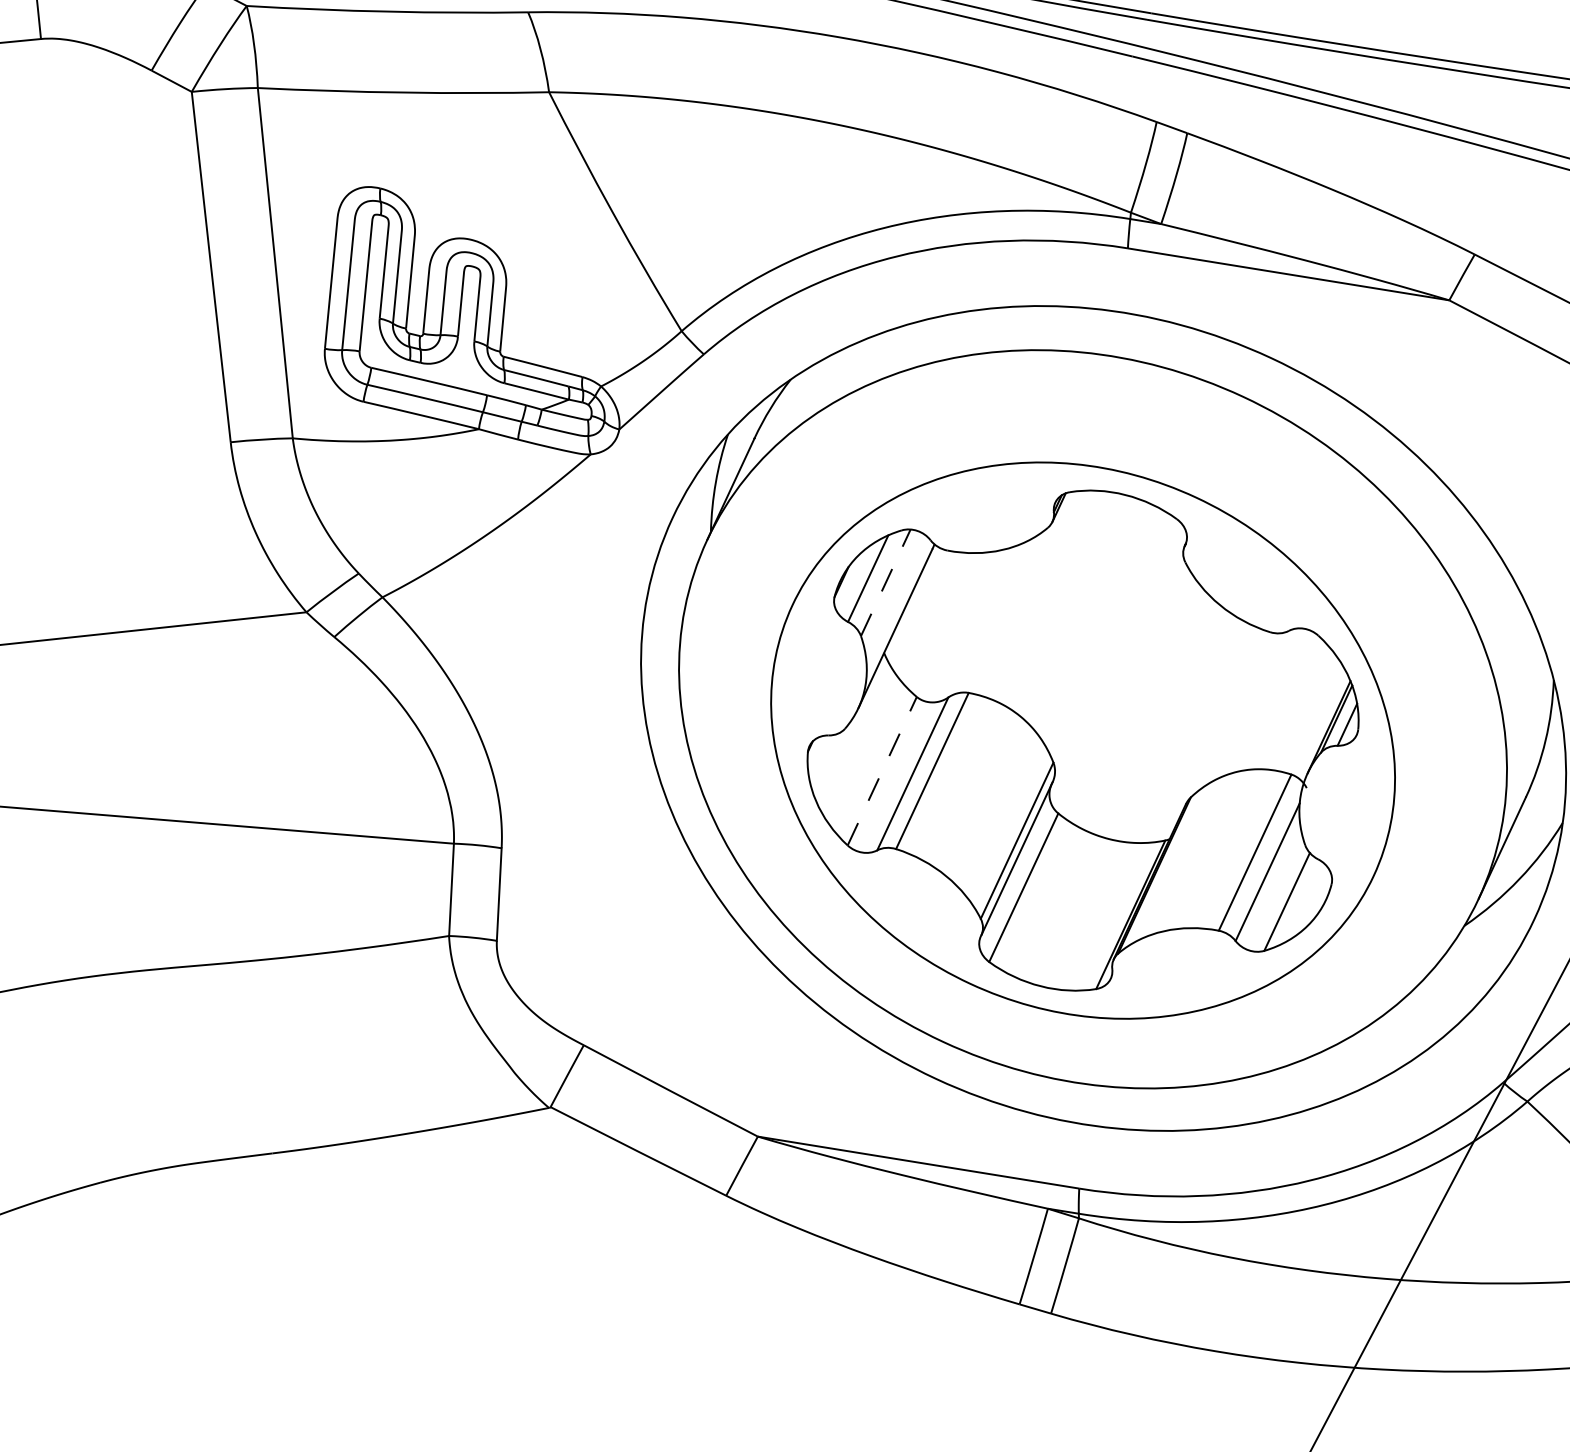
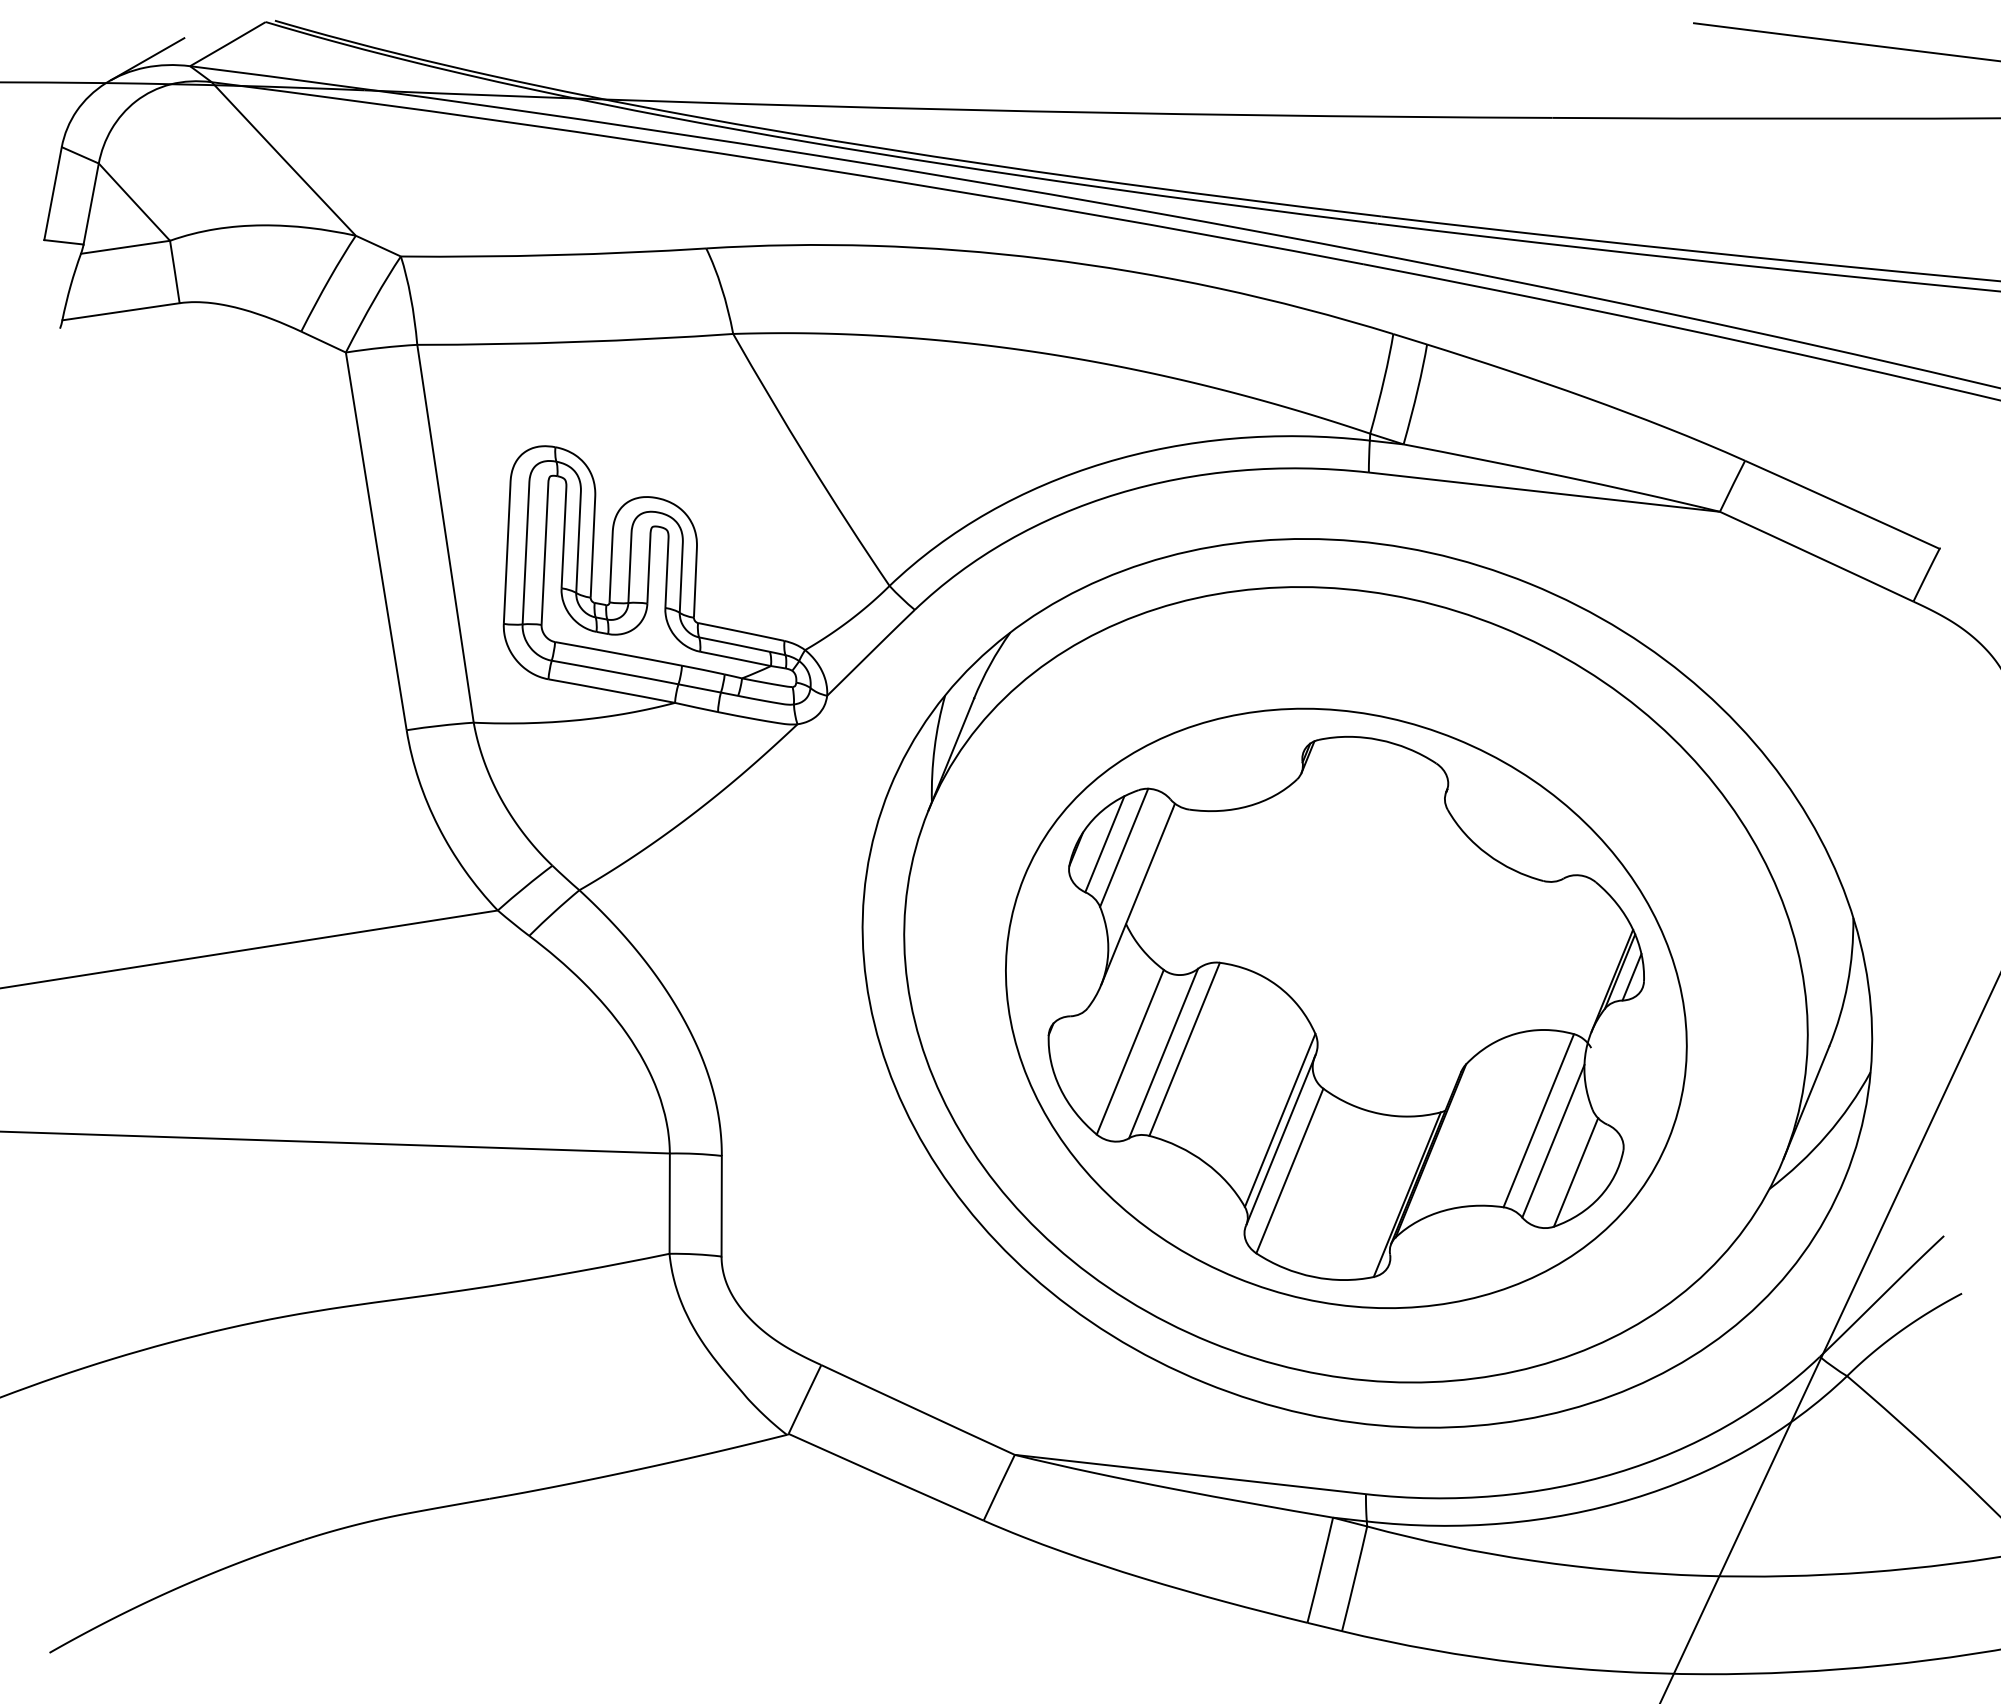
line: (886, 582) -> (1124, 847), dashed -> solid
line: (882, 771) -> (1130, 1052), dashed -> solid

